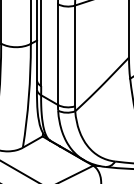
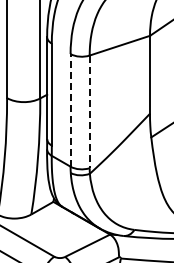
line: (57, 53) -> (70, 109), solid -> dashed
line: (74, 56) -> (89, 112), solid -> dashed

